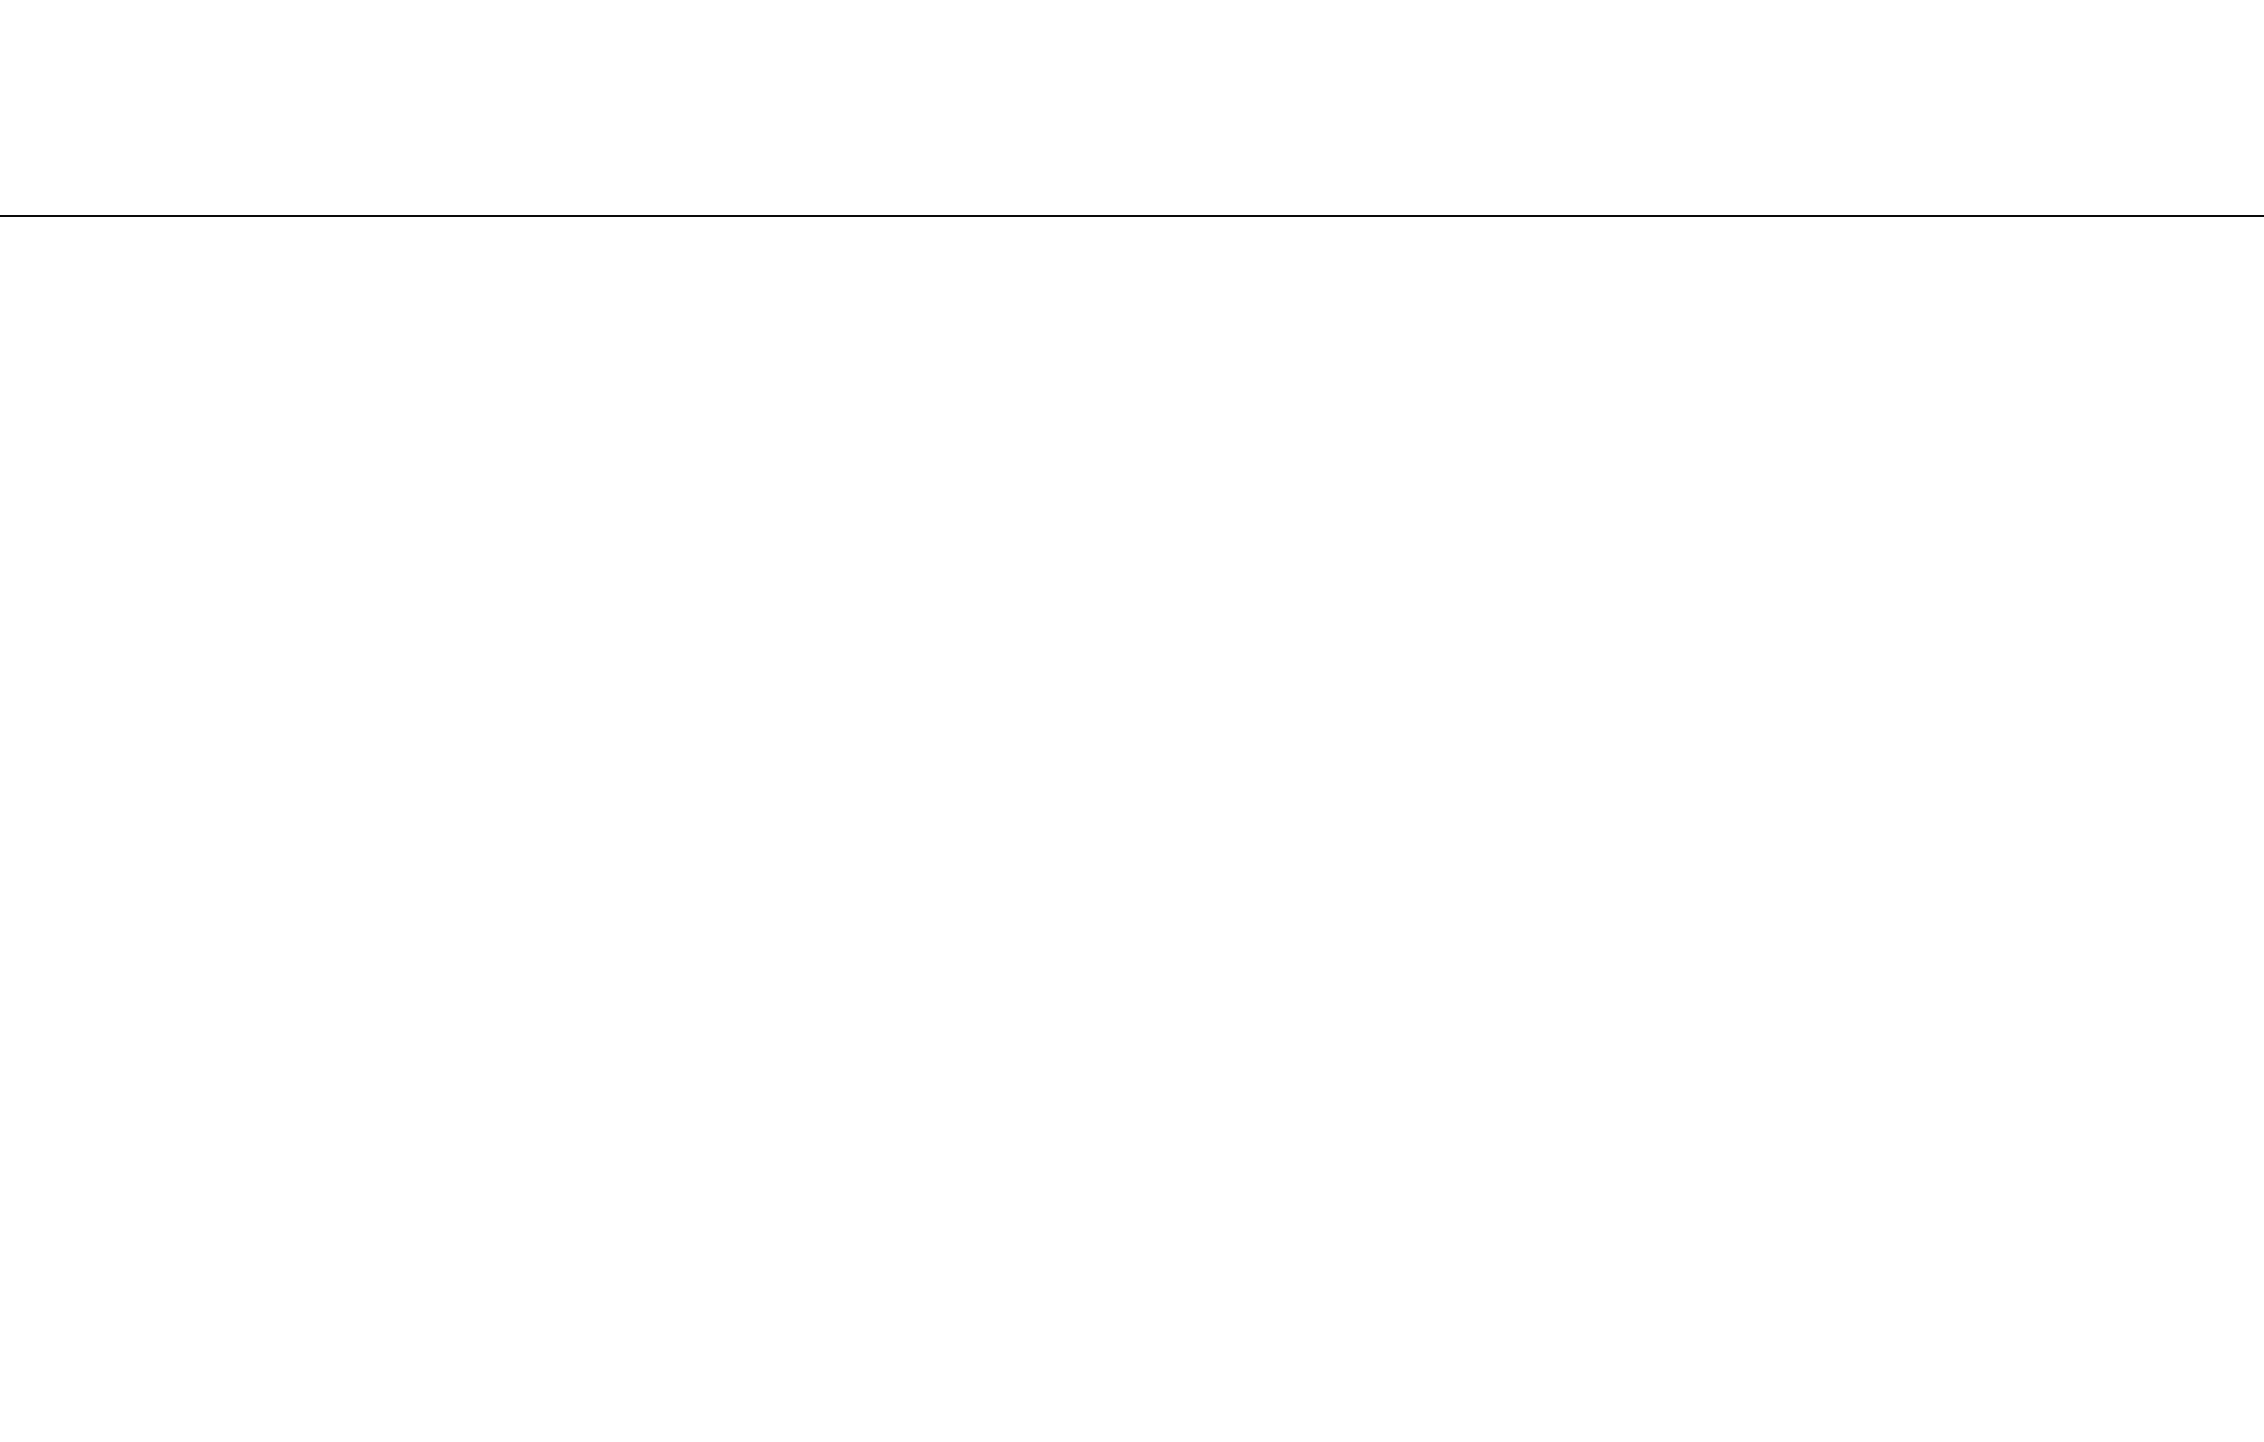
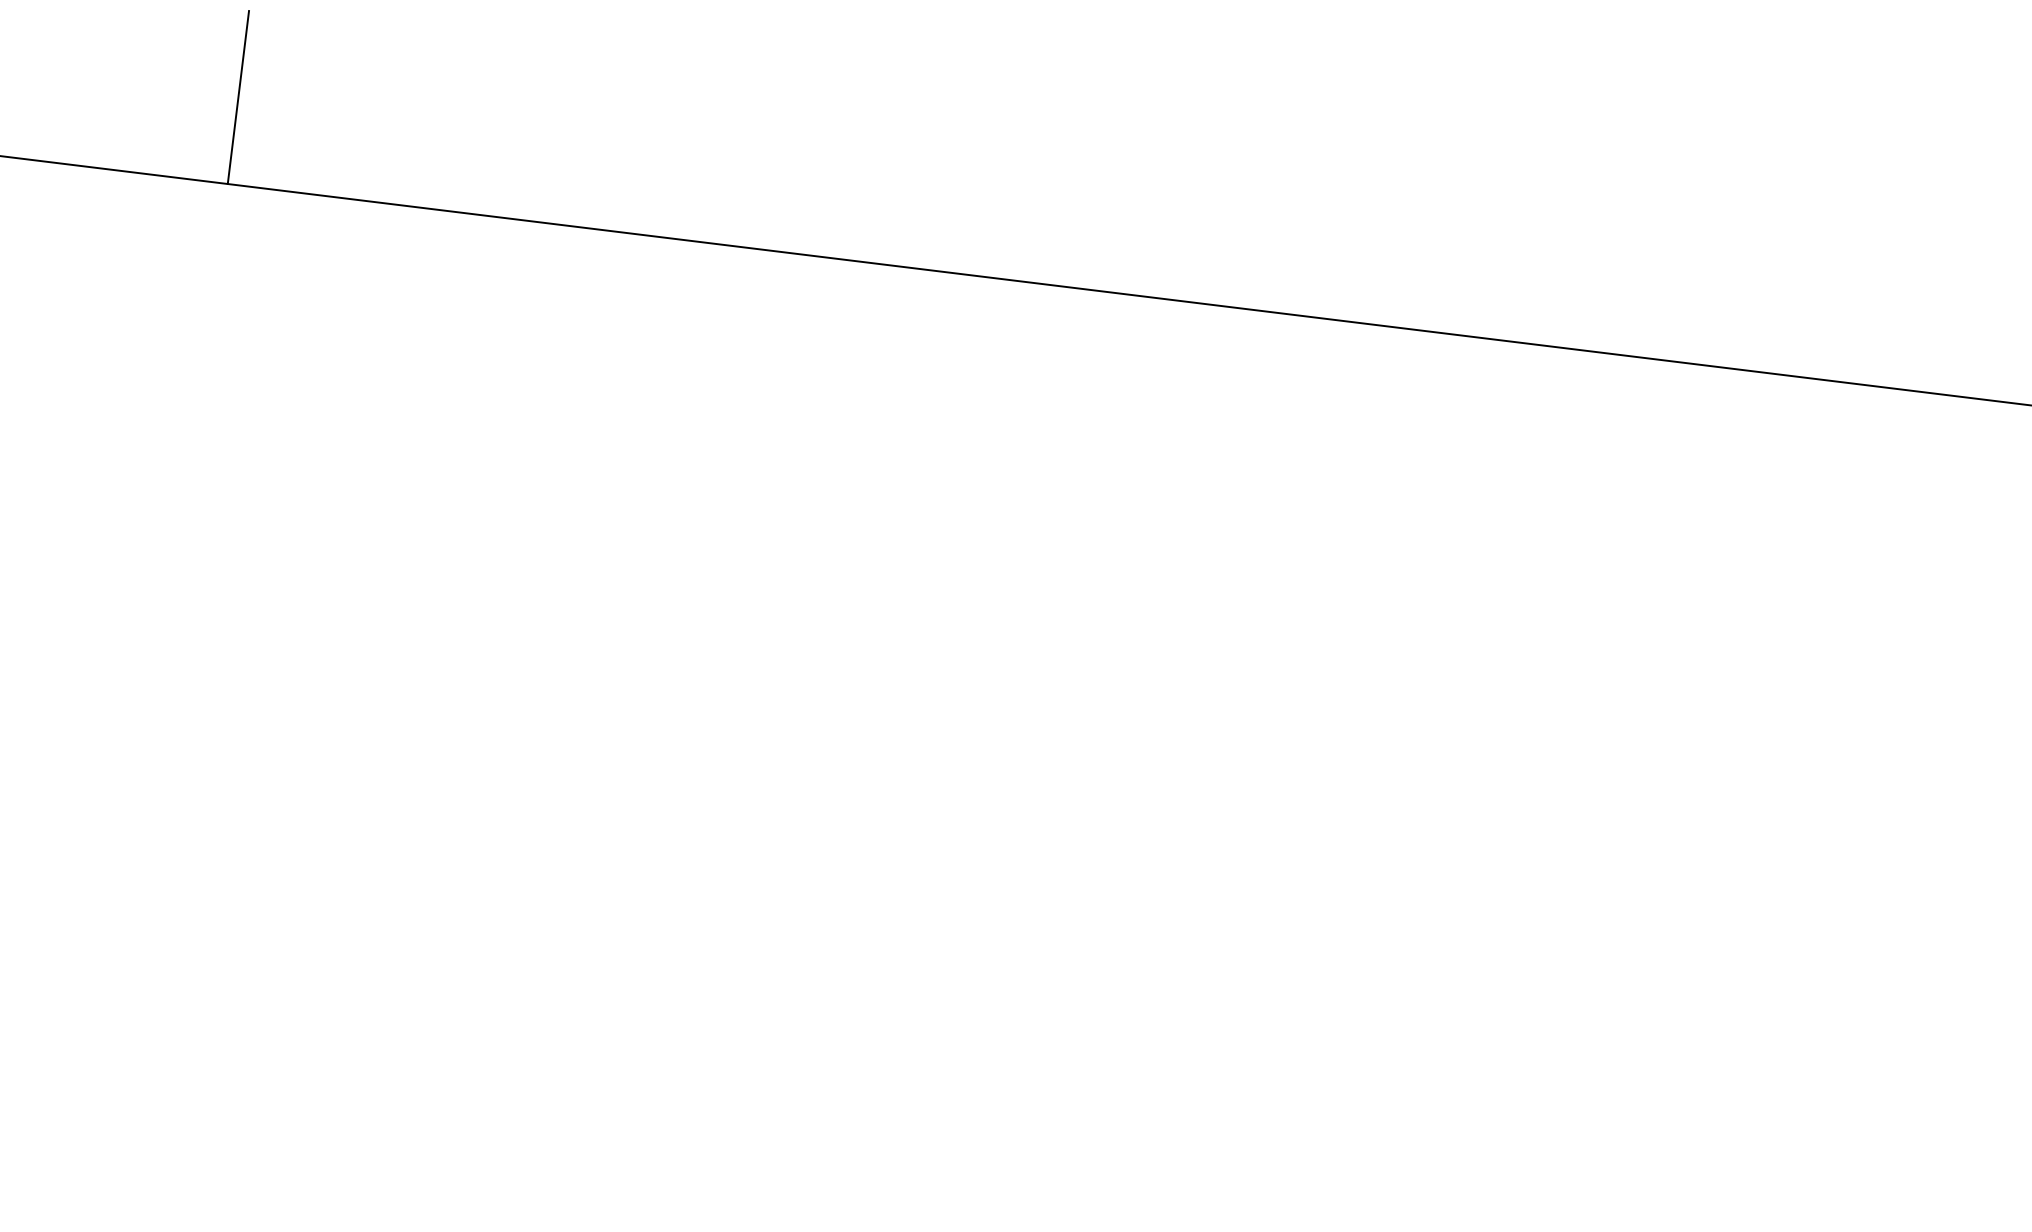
line: (21, 130) -> (238, 97), added

